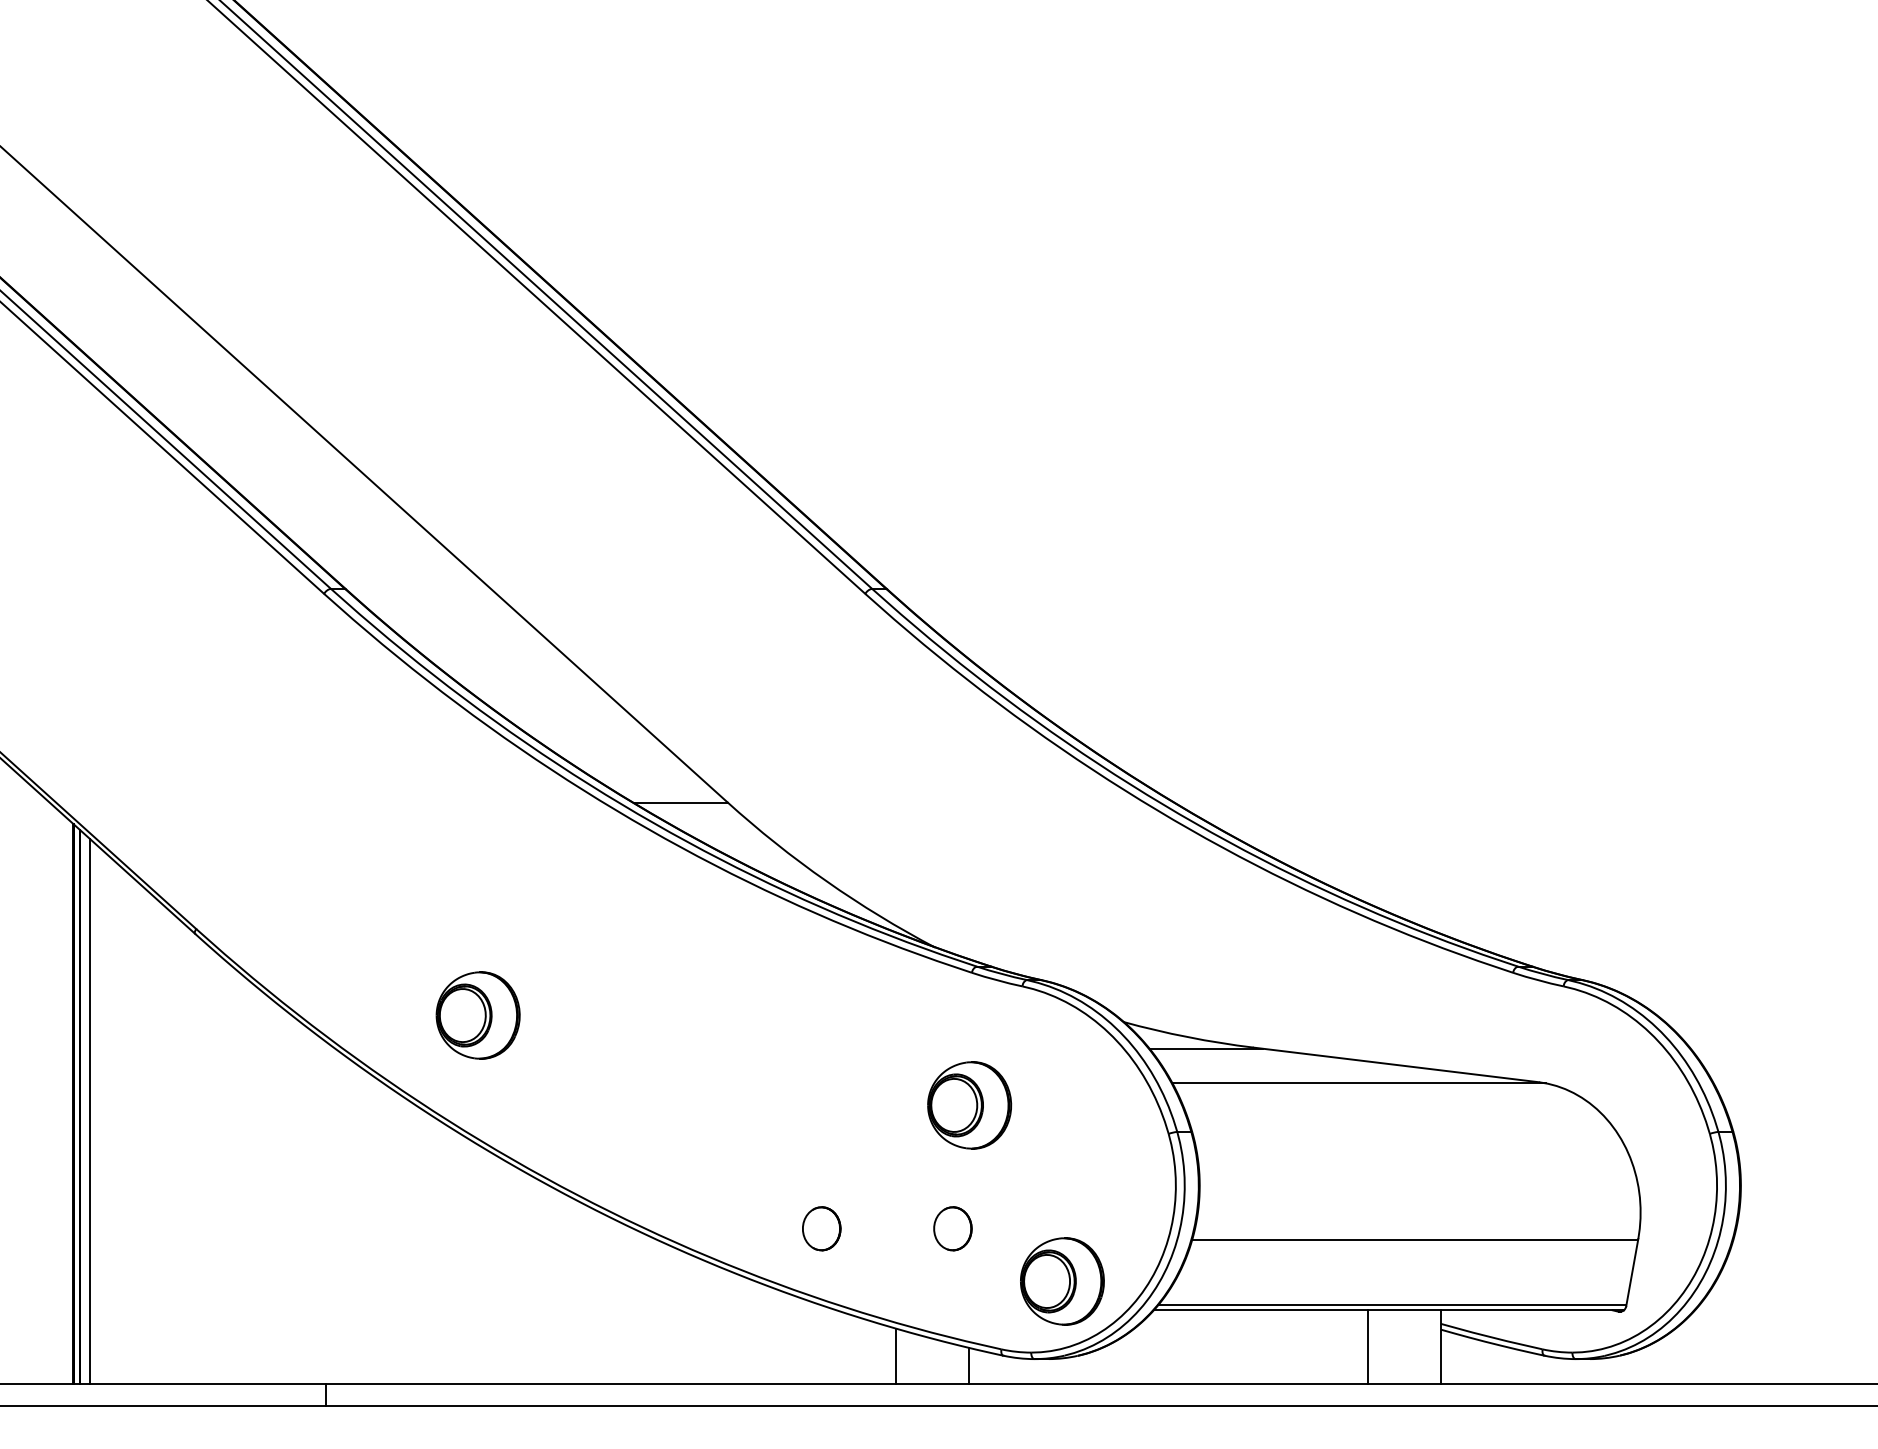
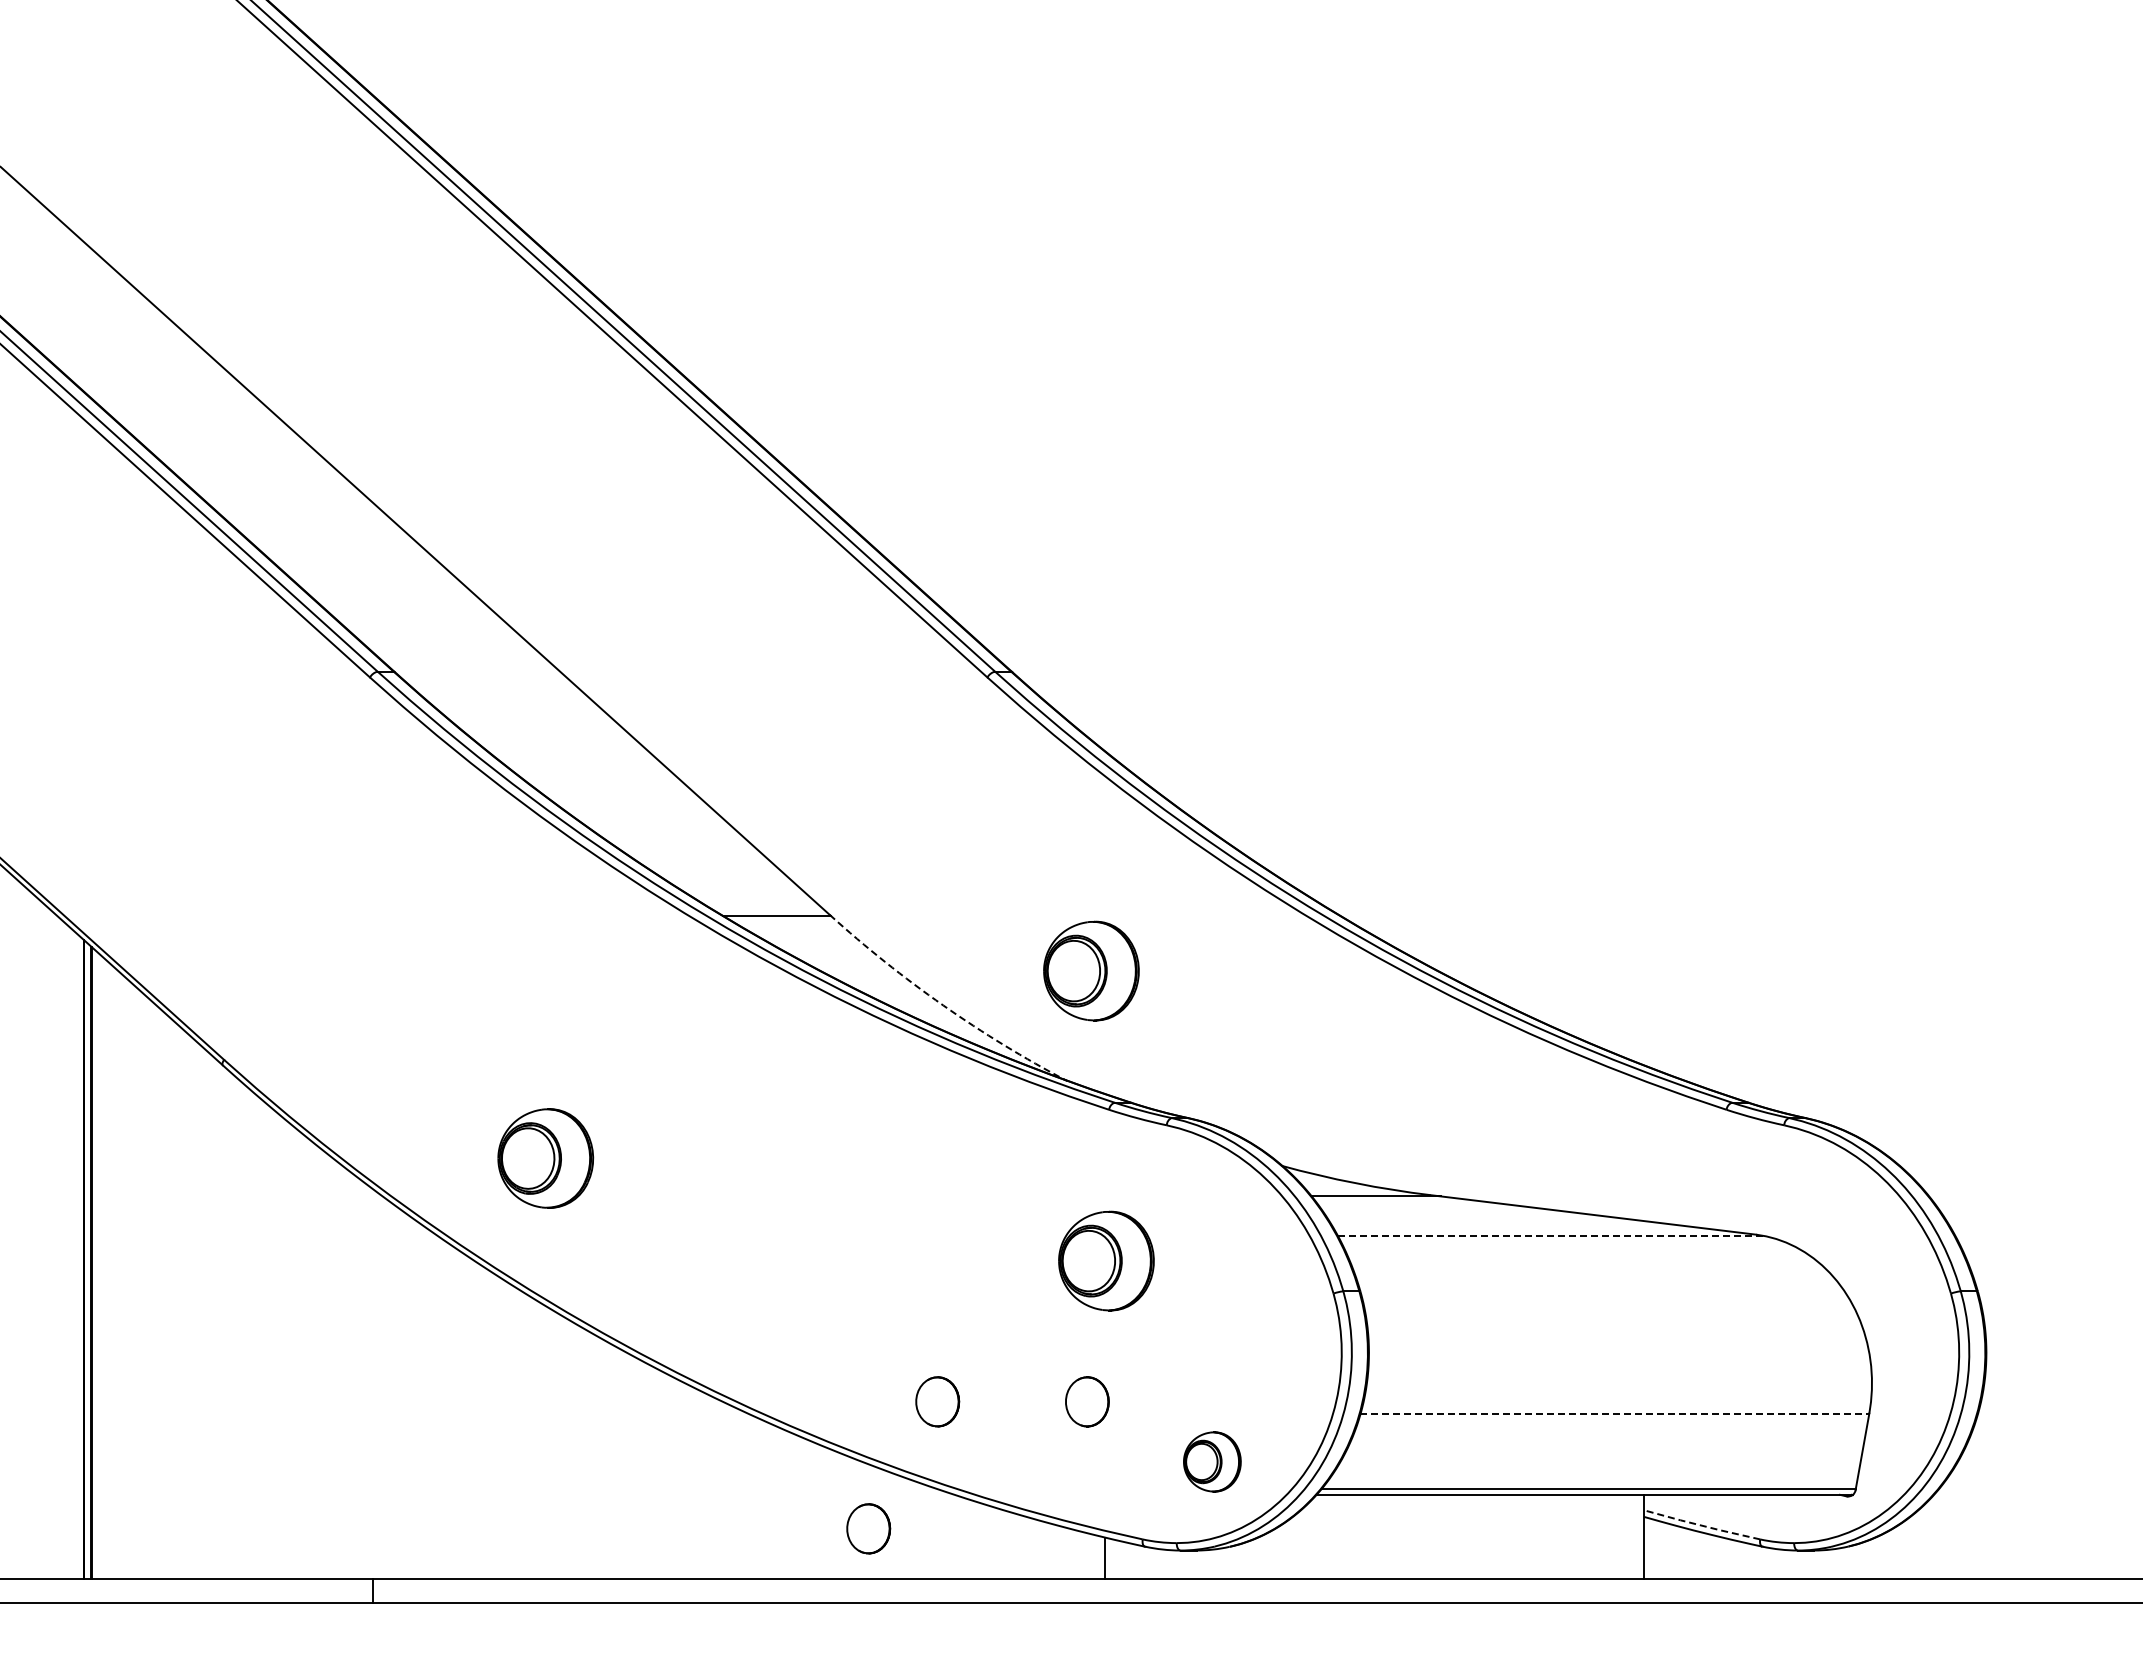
part: (956, 850) -> (1091, 970), added
arc: (826, 881) -> (943, 1005), solid -> dashed
line: (1359, 1082) -> (1551, 1235), solid -> dashed
line: (90, 1111) -> (103, 1267), removed
line: (1415, 1239) -> (1615, 1414), solid -> dashed
part: (1062, 1281) -> (1212, 1461), size x0.6
line: (1491, 1337) -> (1701, 1525), solid -> dashed
part: (761, 1339) -> (868, 1528), added
line: (1367, 1346) -> (1560, 1536), removed
line: (896, 1355) -> (1022, 1546), removed

